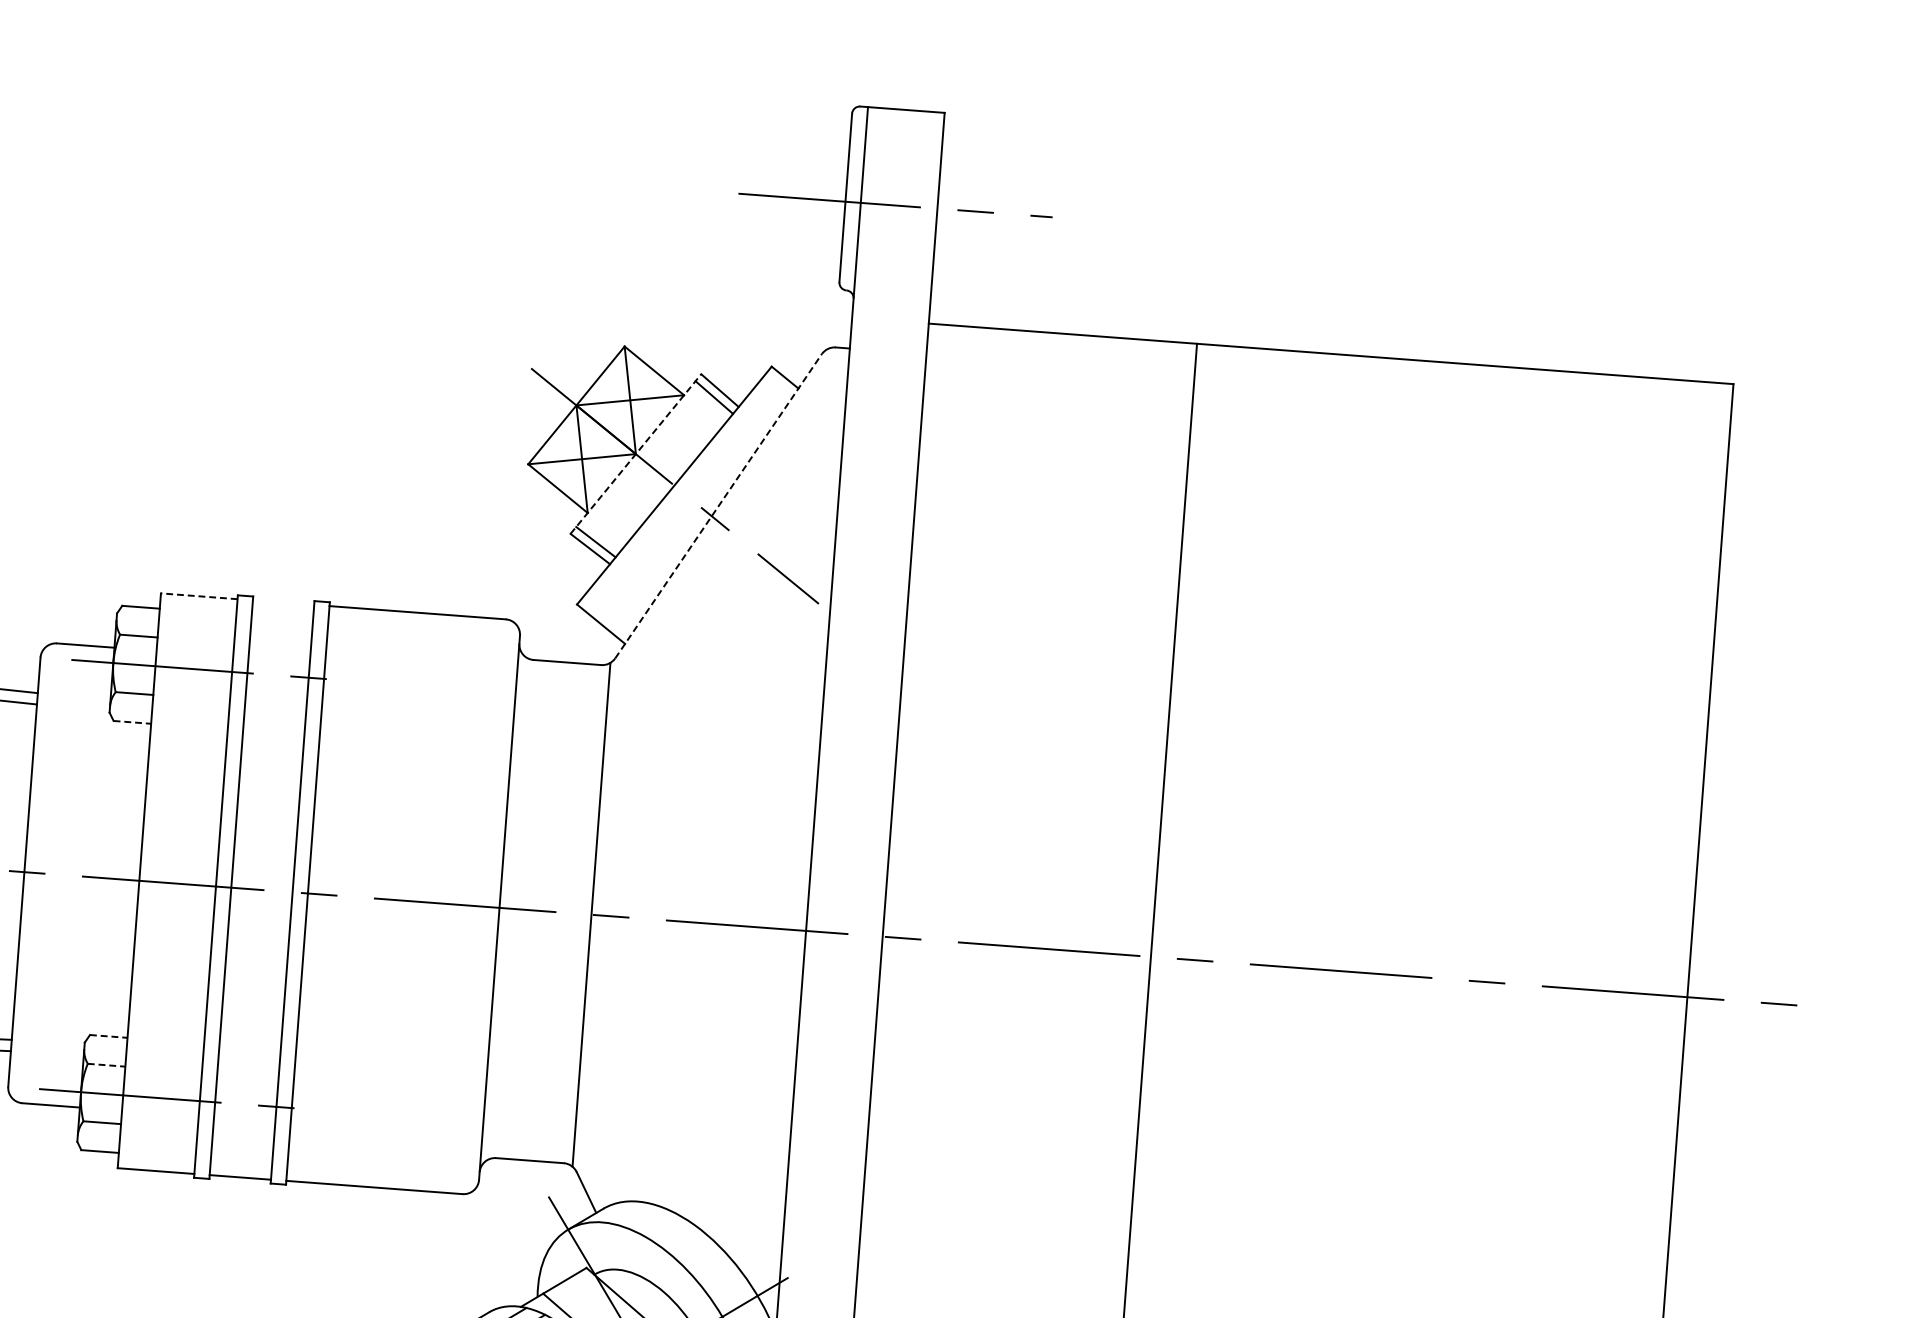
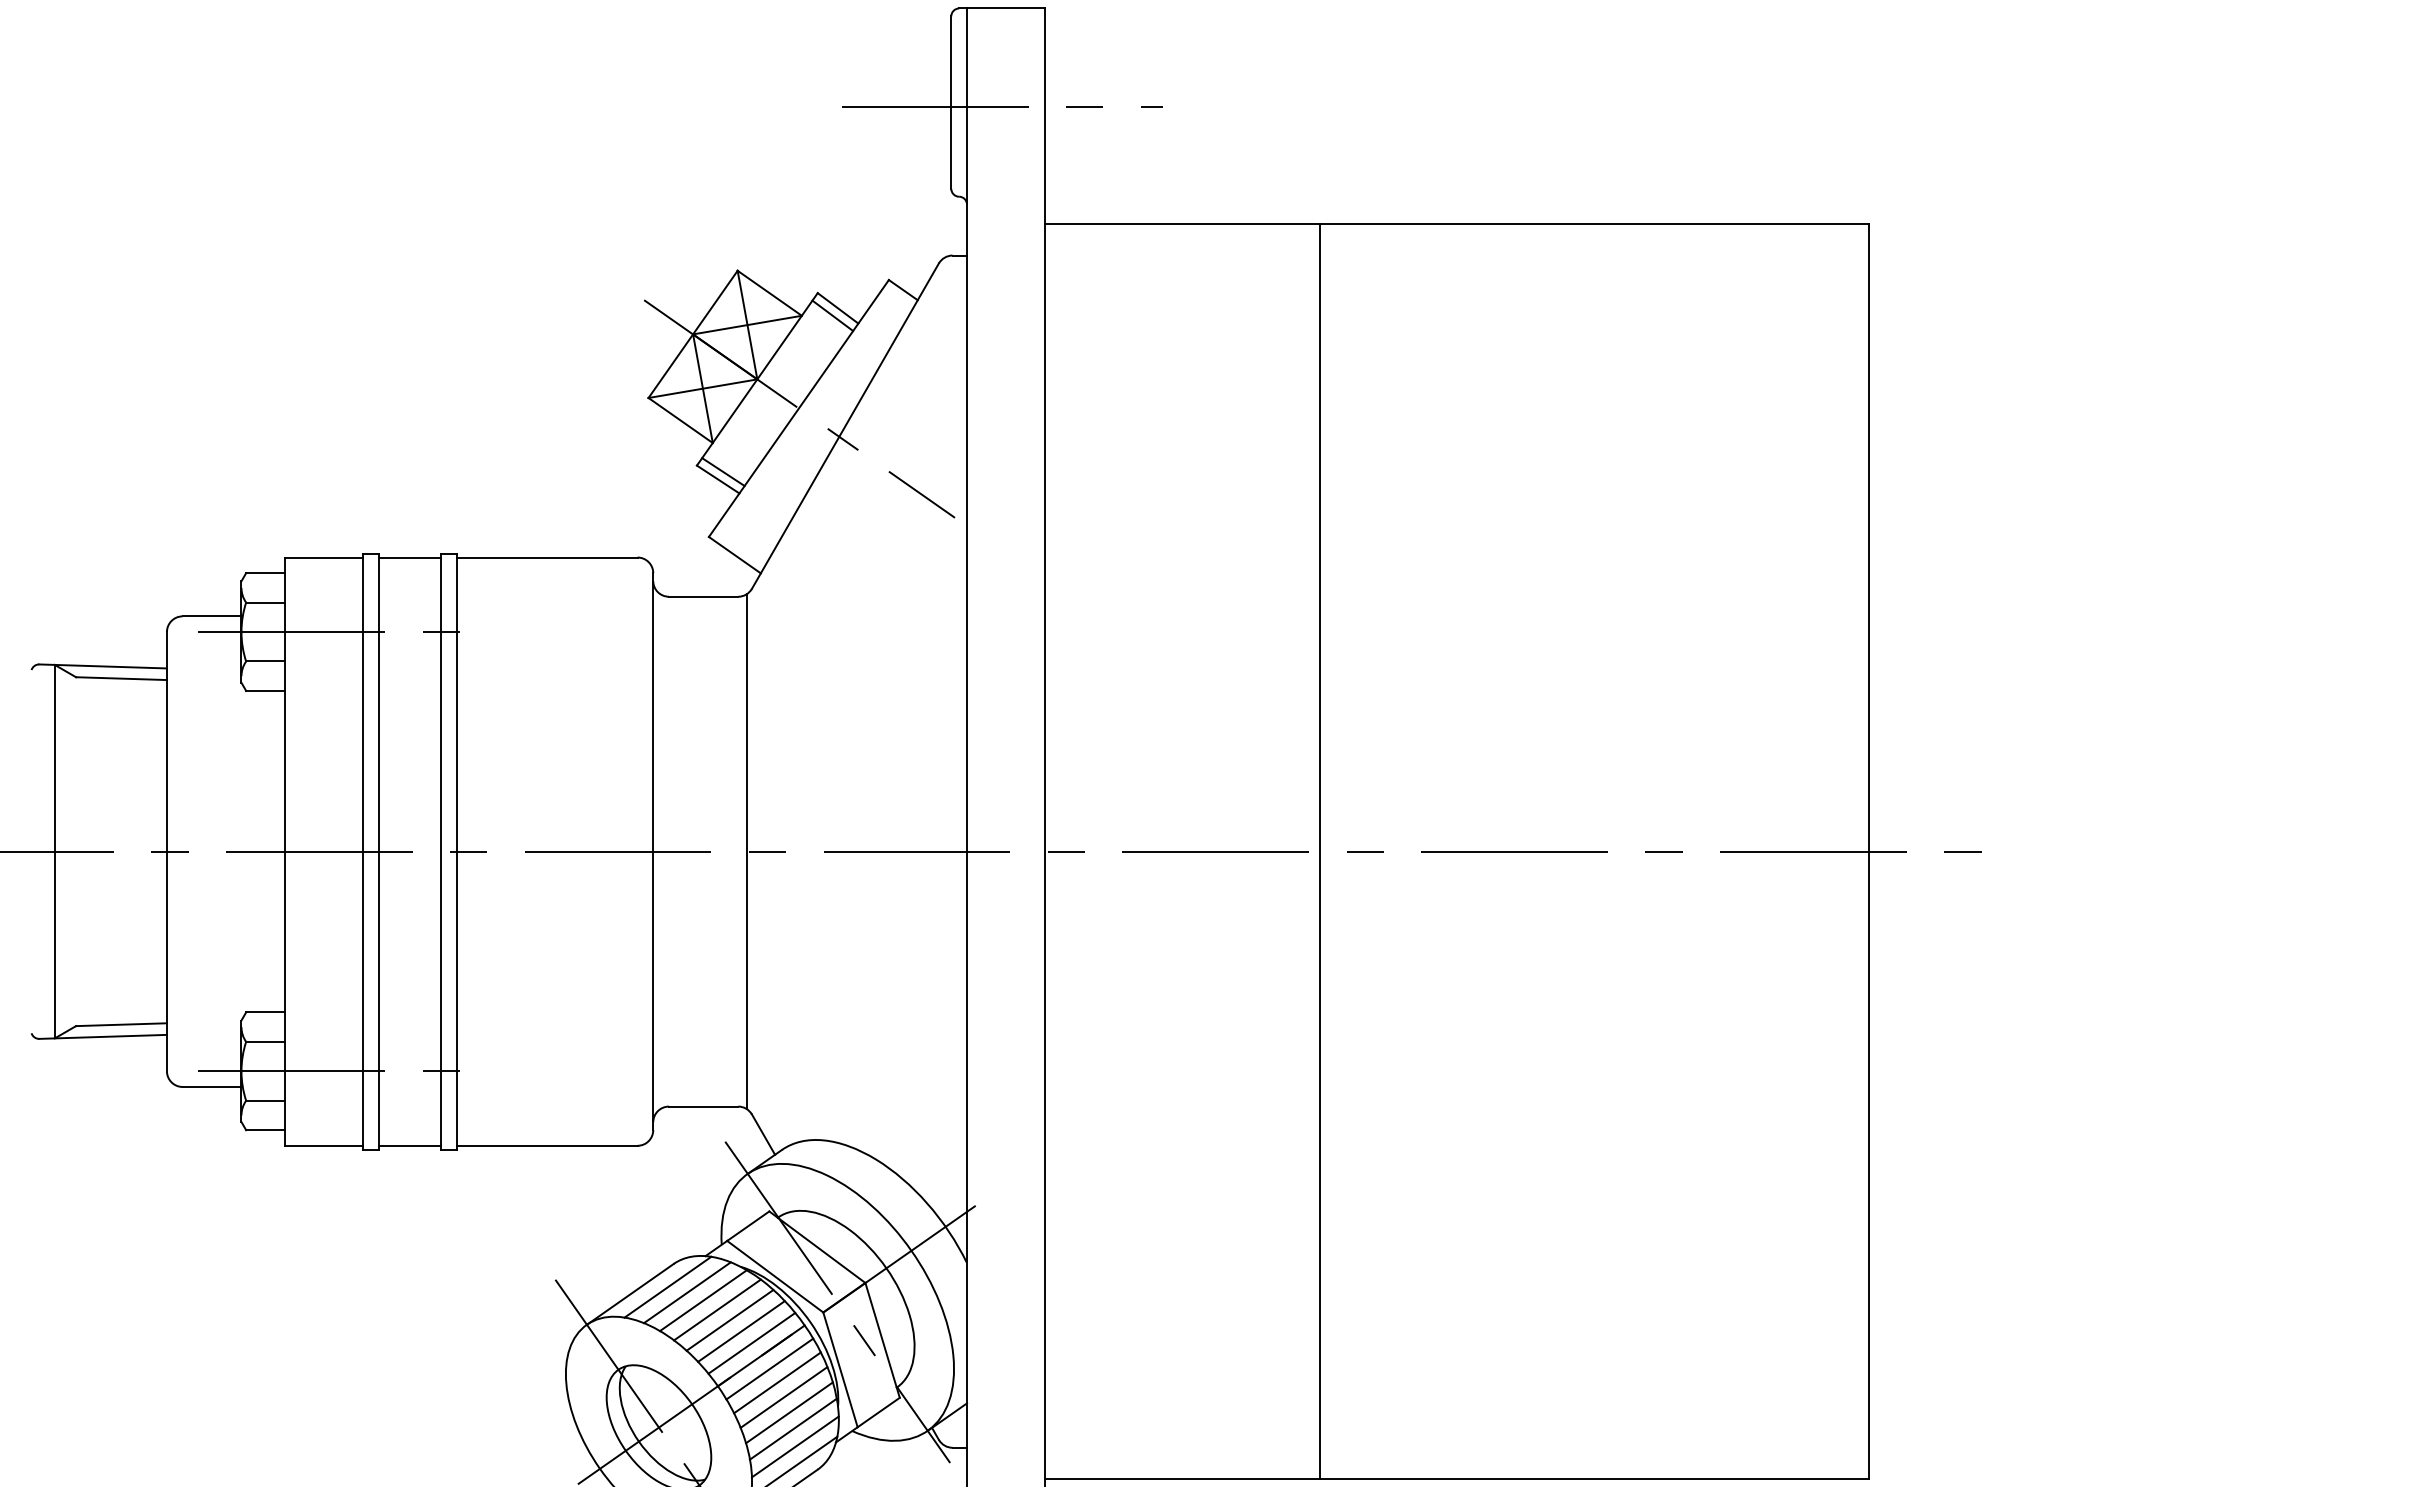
line: (636, 453) -> (757, 378), dashed -> solid
line: (718, 506) -> (845, 426), dashed -> solid
line: (198, 596) -> (323, 557), dashed -> solid
line: (282, 602) -> (409, 557), added
line: (132, 721) -> (265, 690), dashed -> solid
line: (108, 1036) -> (265, 1012), dashed -> solid
line: (106, 1064) -> (265, 1041), dashed -> solid

